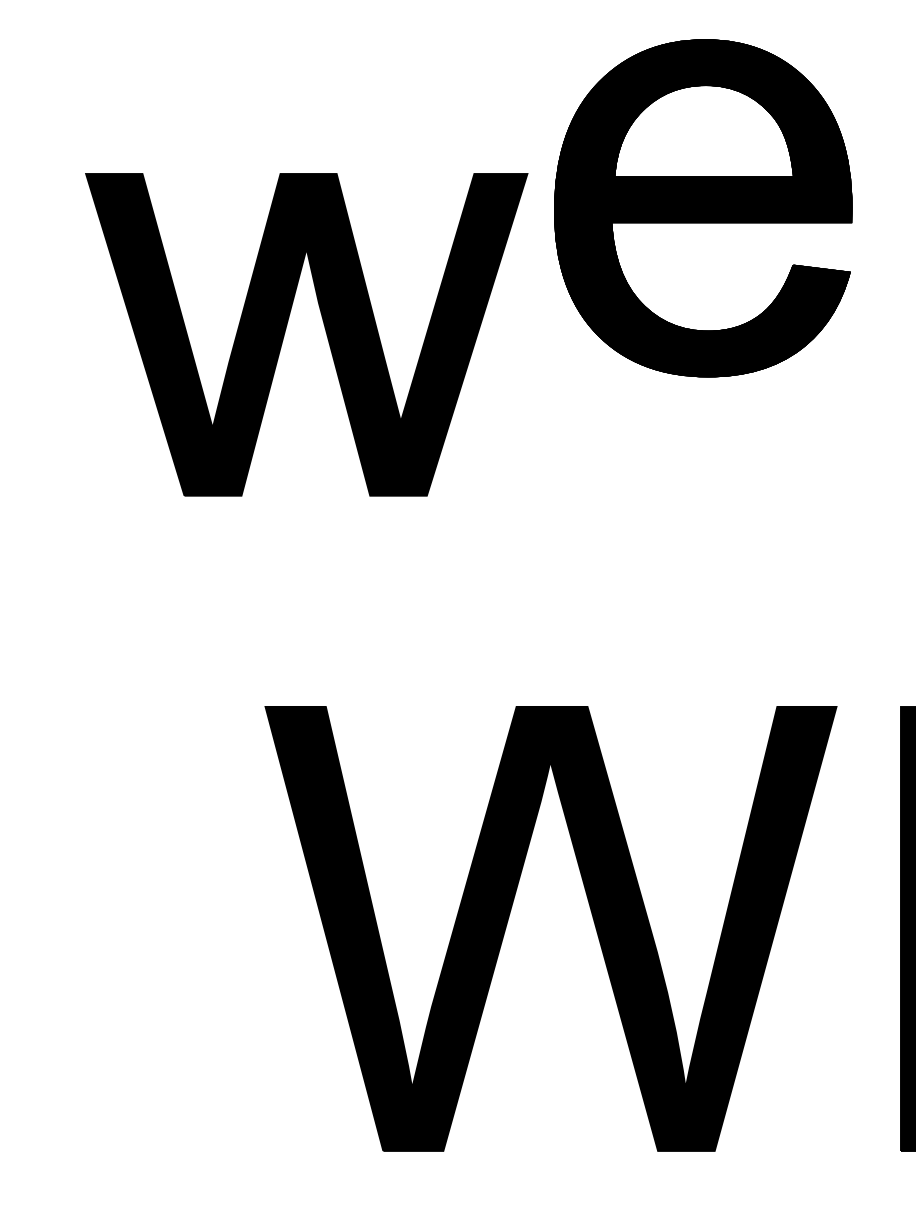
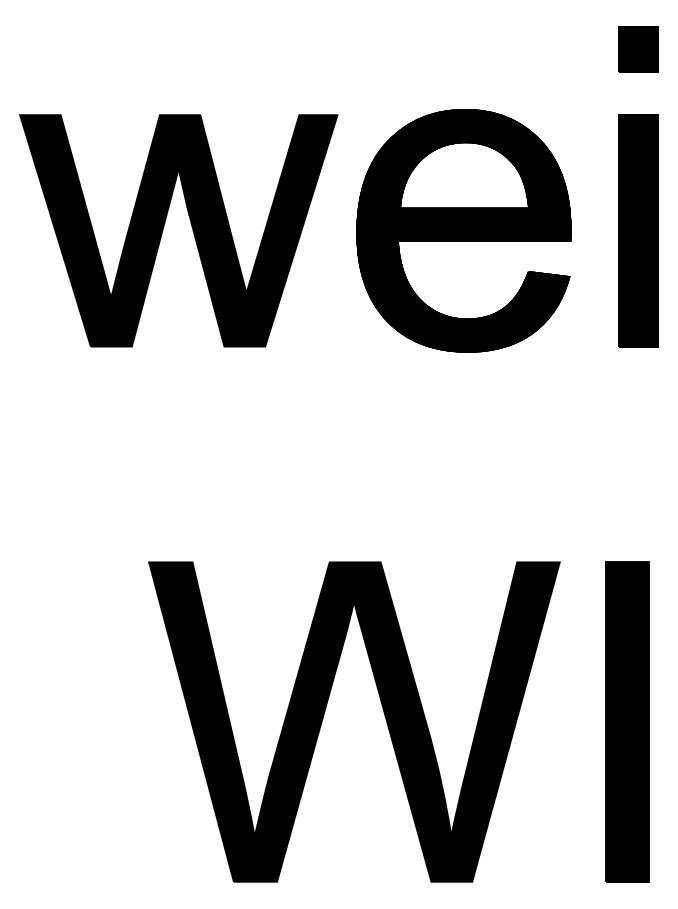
part: (702, 207) -> (463, 230), moved
part: (324, 330) -> (191, 227), moved

